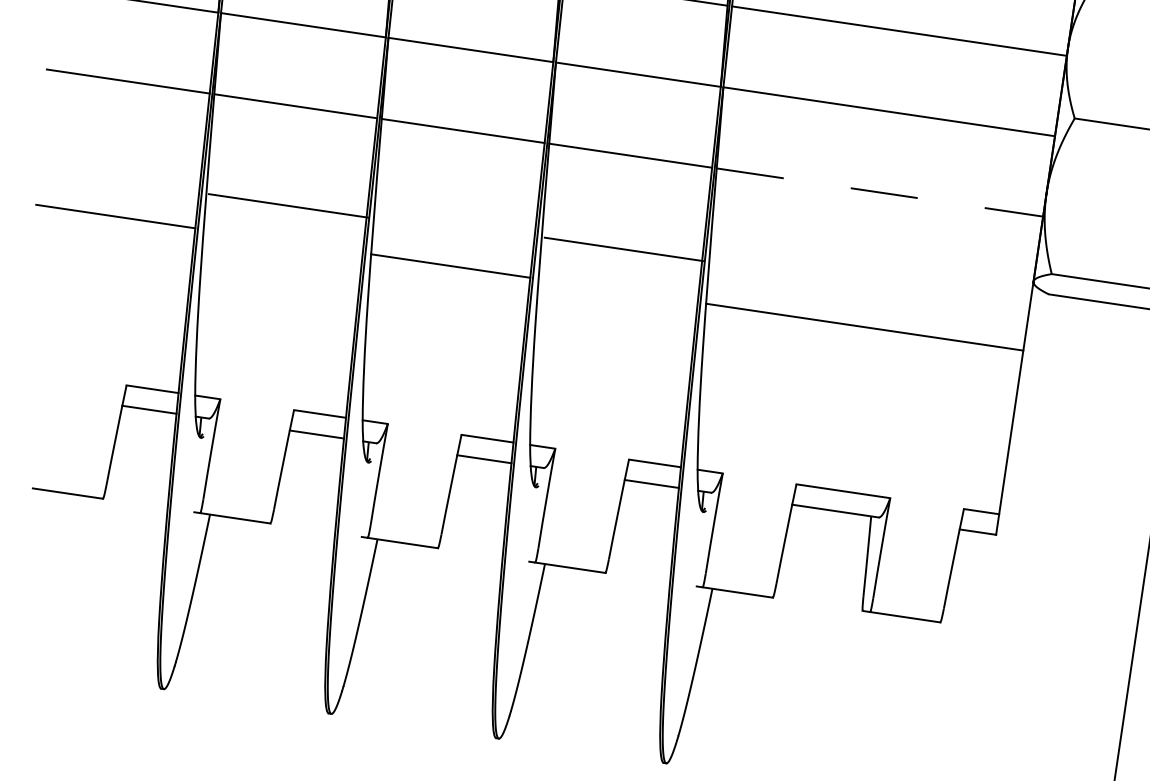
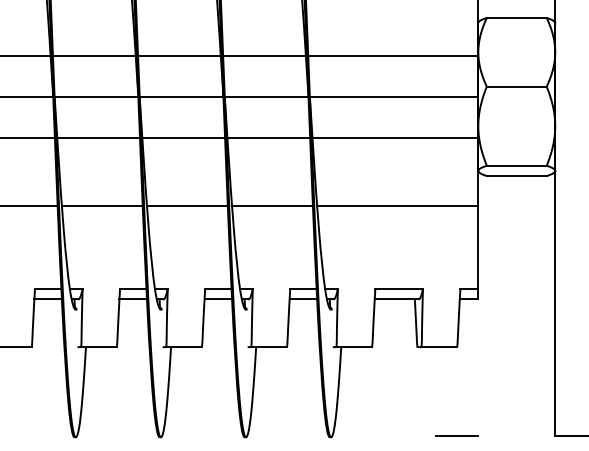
line: (880, 191) -> (395, 137), dashed -> solid
line: (287, 204) -> (101, 205), moved
line: (624, 248) -> (272, 205), moved

